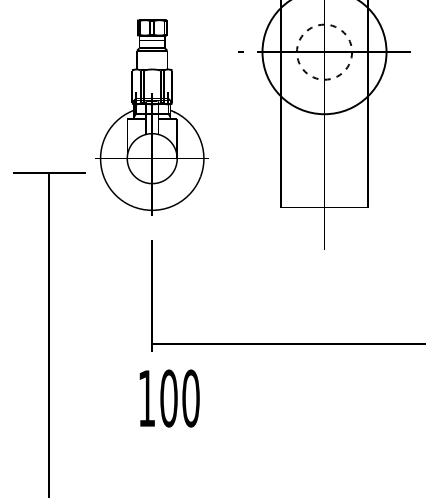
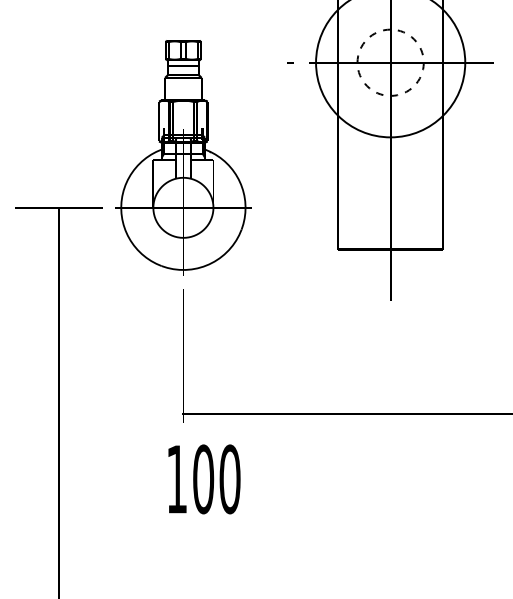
part: (152, 116) -> (183, 157), moved

